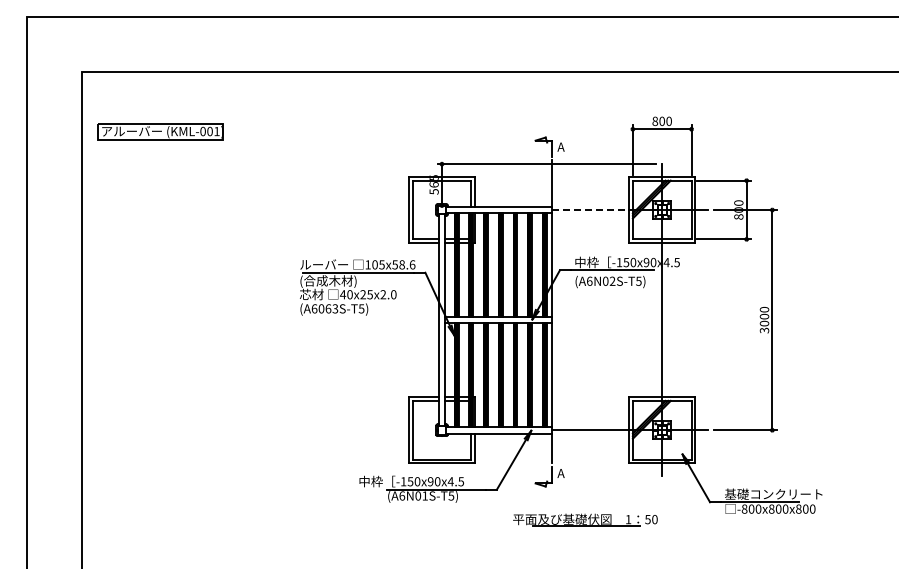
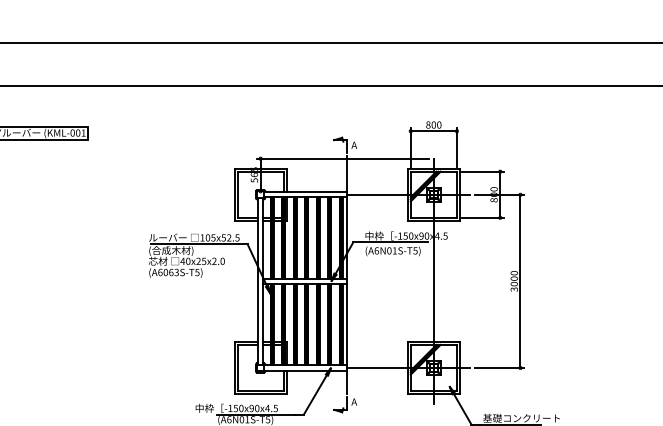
line: (590, 210) -> (377, 195), dashed -> solid
text: (407, 264) -> (233, 237), 105x58.6 -> 105x52.5
text: (612, 280) -> (394, 250), (A6N02S-T5) -> (A6N01S-T5)

